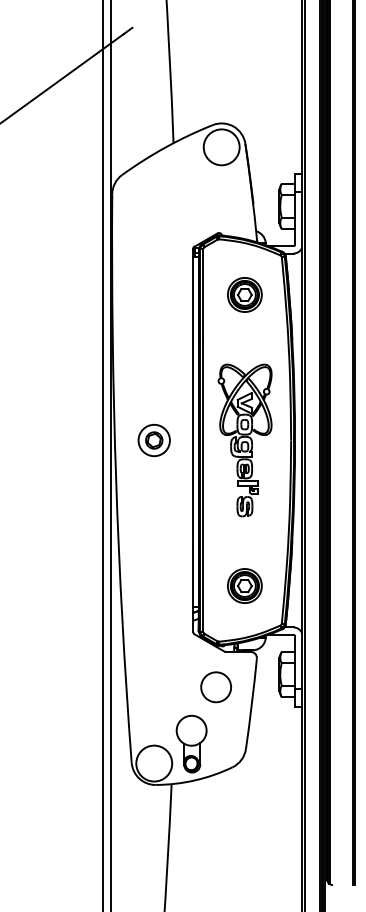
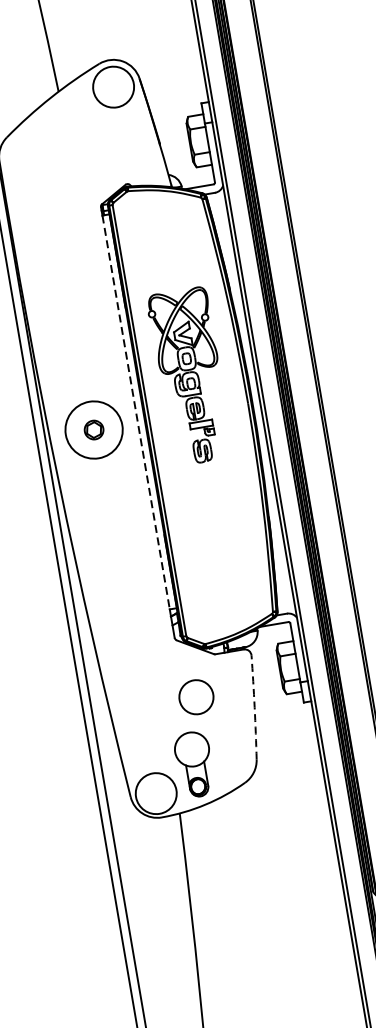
part: (244, 294) -> (167, 248), removed
line: (193, 431) -> (136, 412), solid -> dashed
circle: (153, 440) -> (93, 430), size x1.6
part: (244, 440) -> (189, 376), moved
part: (244, 585) -> (223, 575), removed
circle: (215, 687) -> (195, 697), moved
arc: (251, 703) -> (254, 707), solid -> dashed

